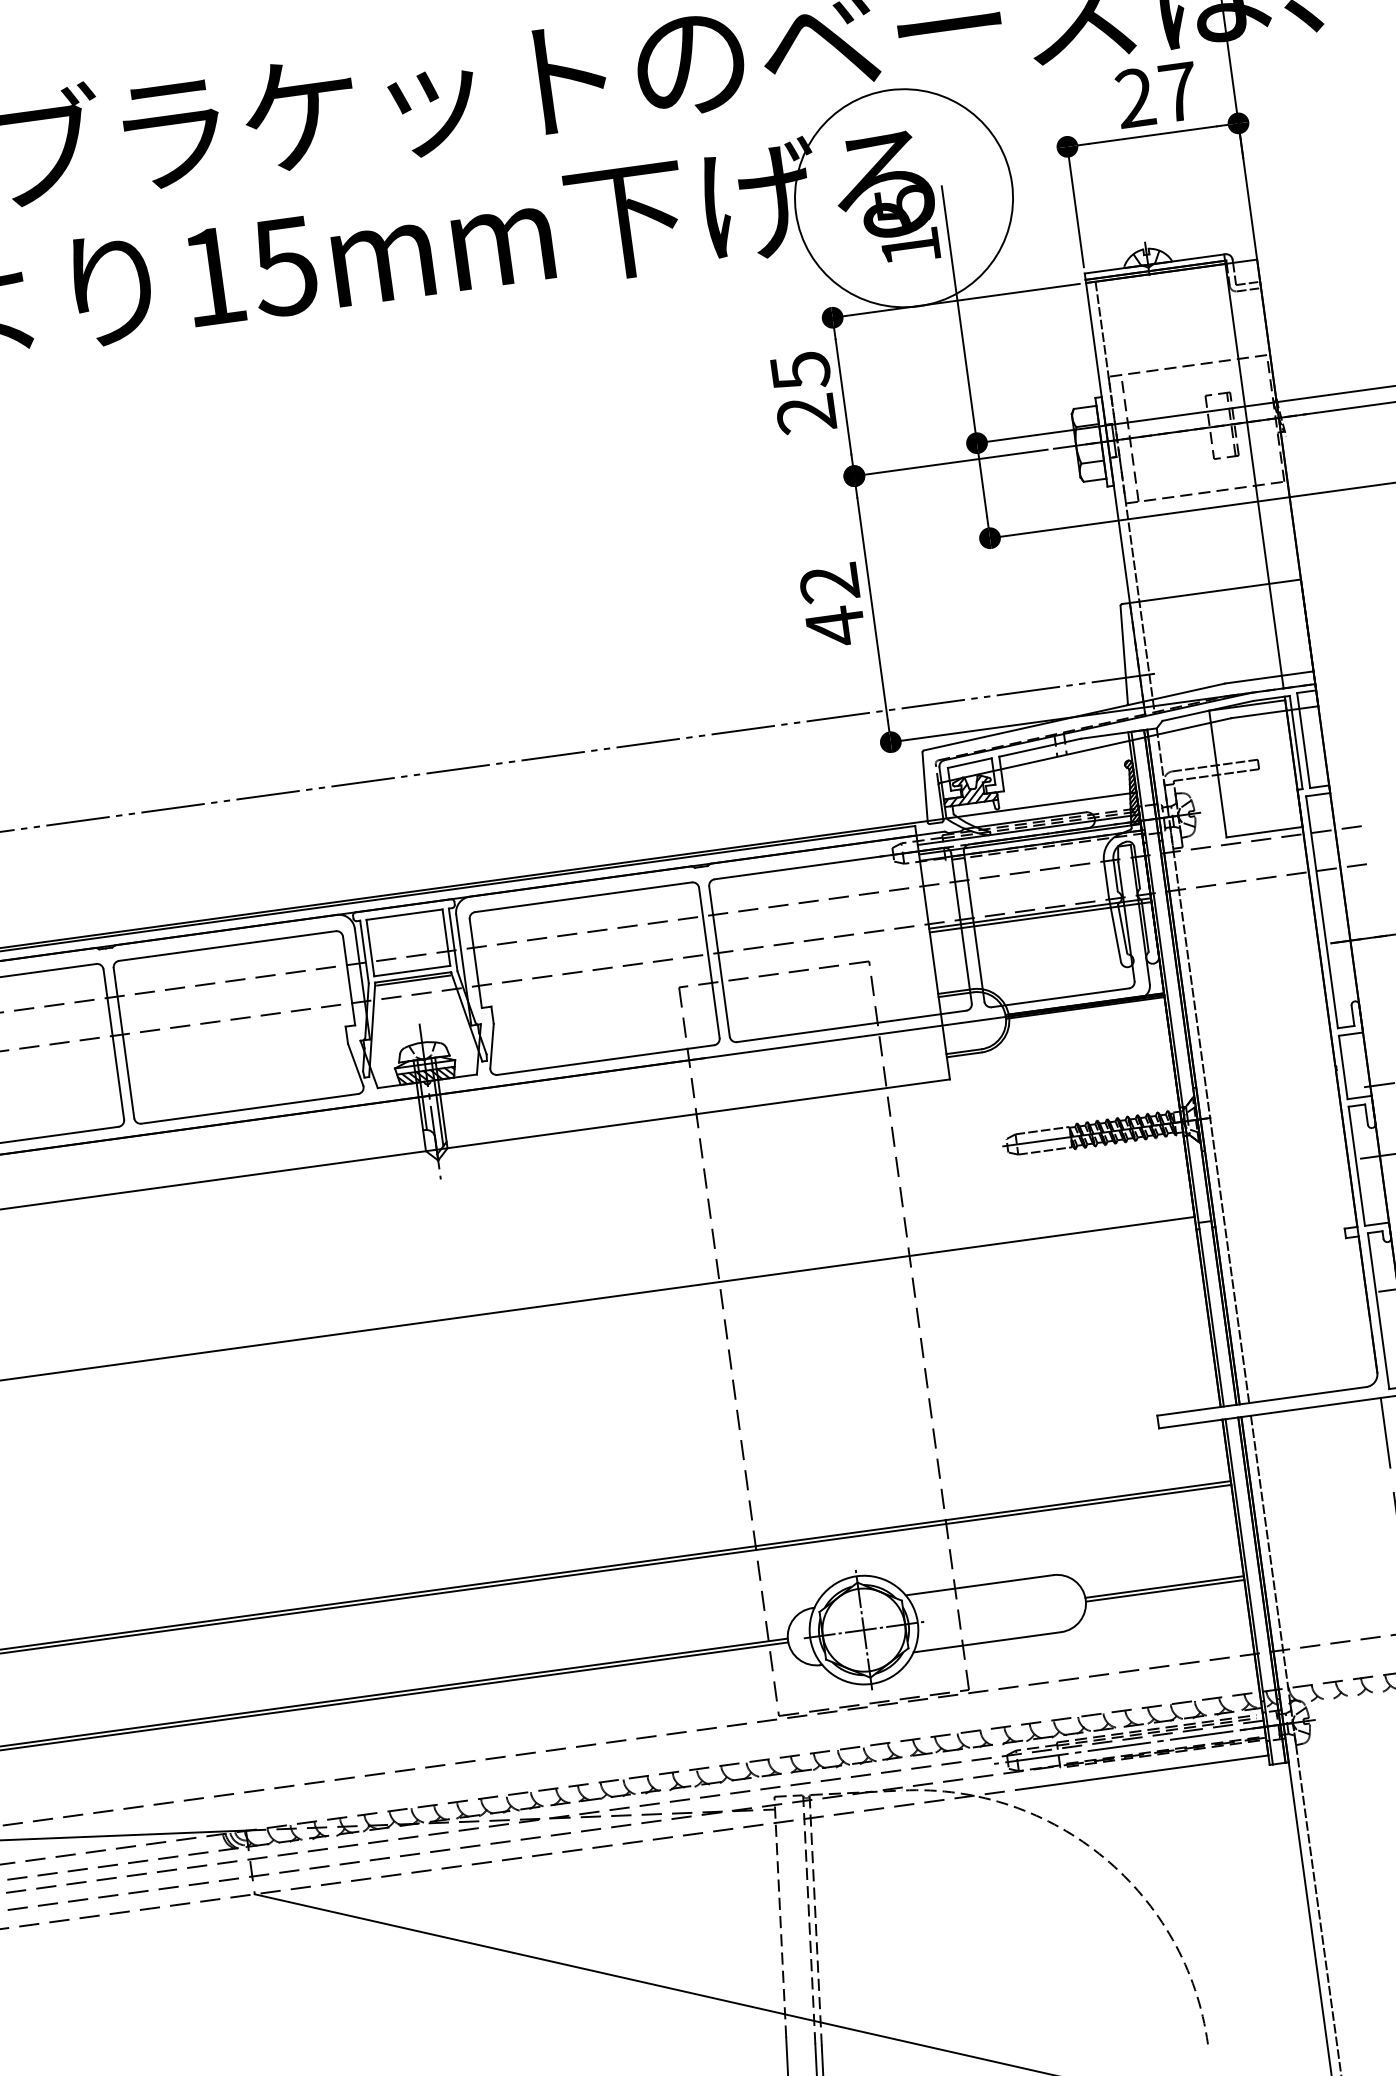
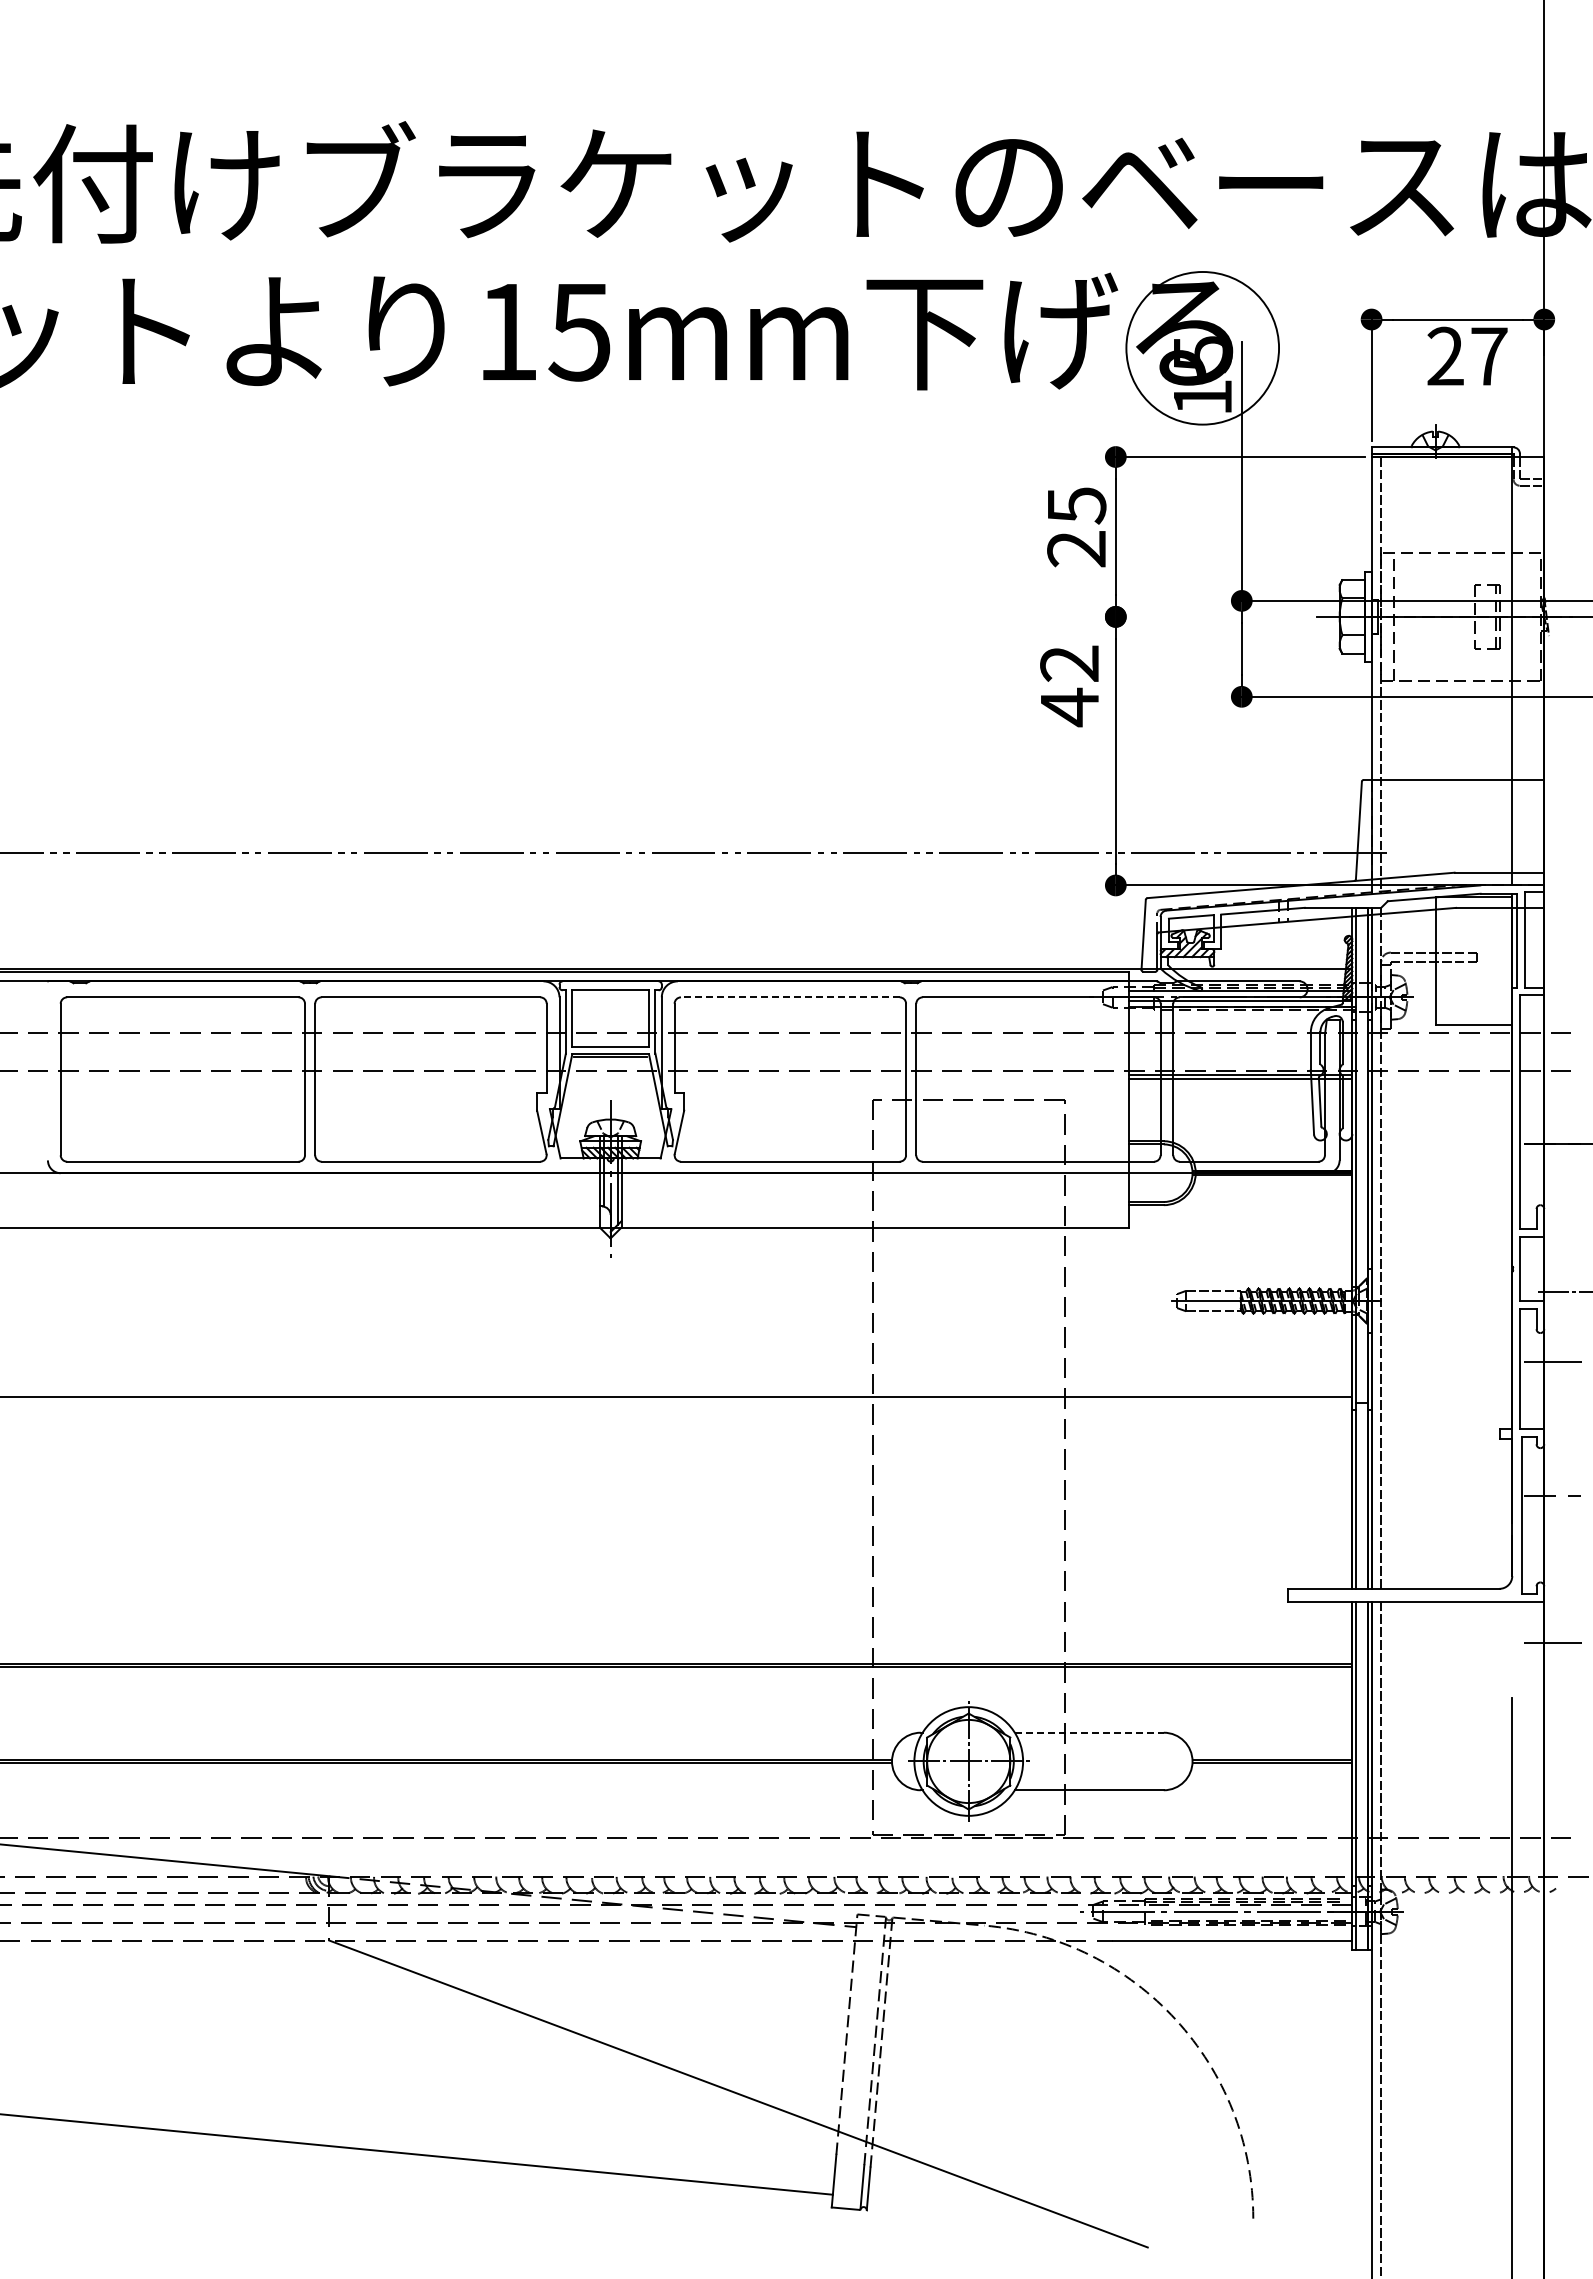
text: (1157, 94) -> (1467, 355), moved
circle: (903, 198) -> (1202, 348), size x0.7
line: (947, 463) -> (1209, 616), removed
text: (832, 605) -> (1069, 686), moved
line: (582, 897) -> (789, 997), solid -> dashed
line: (1385, 1432) -> (1512, 1636), removed
line: (979, 1585) -> (1089, 1732), solid -> dashed

